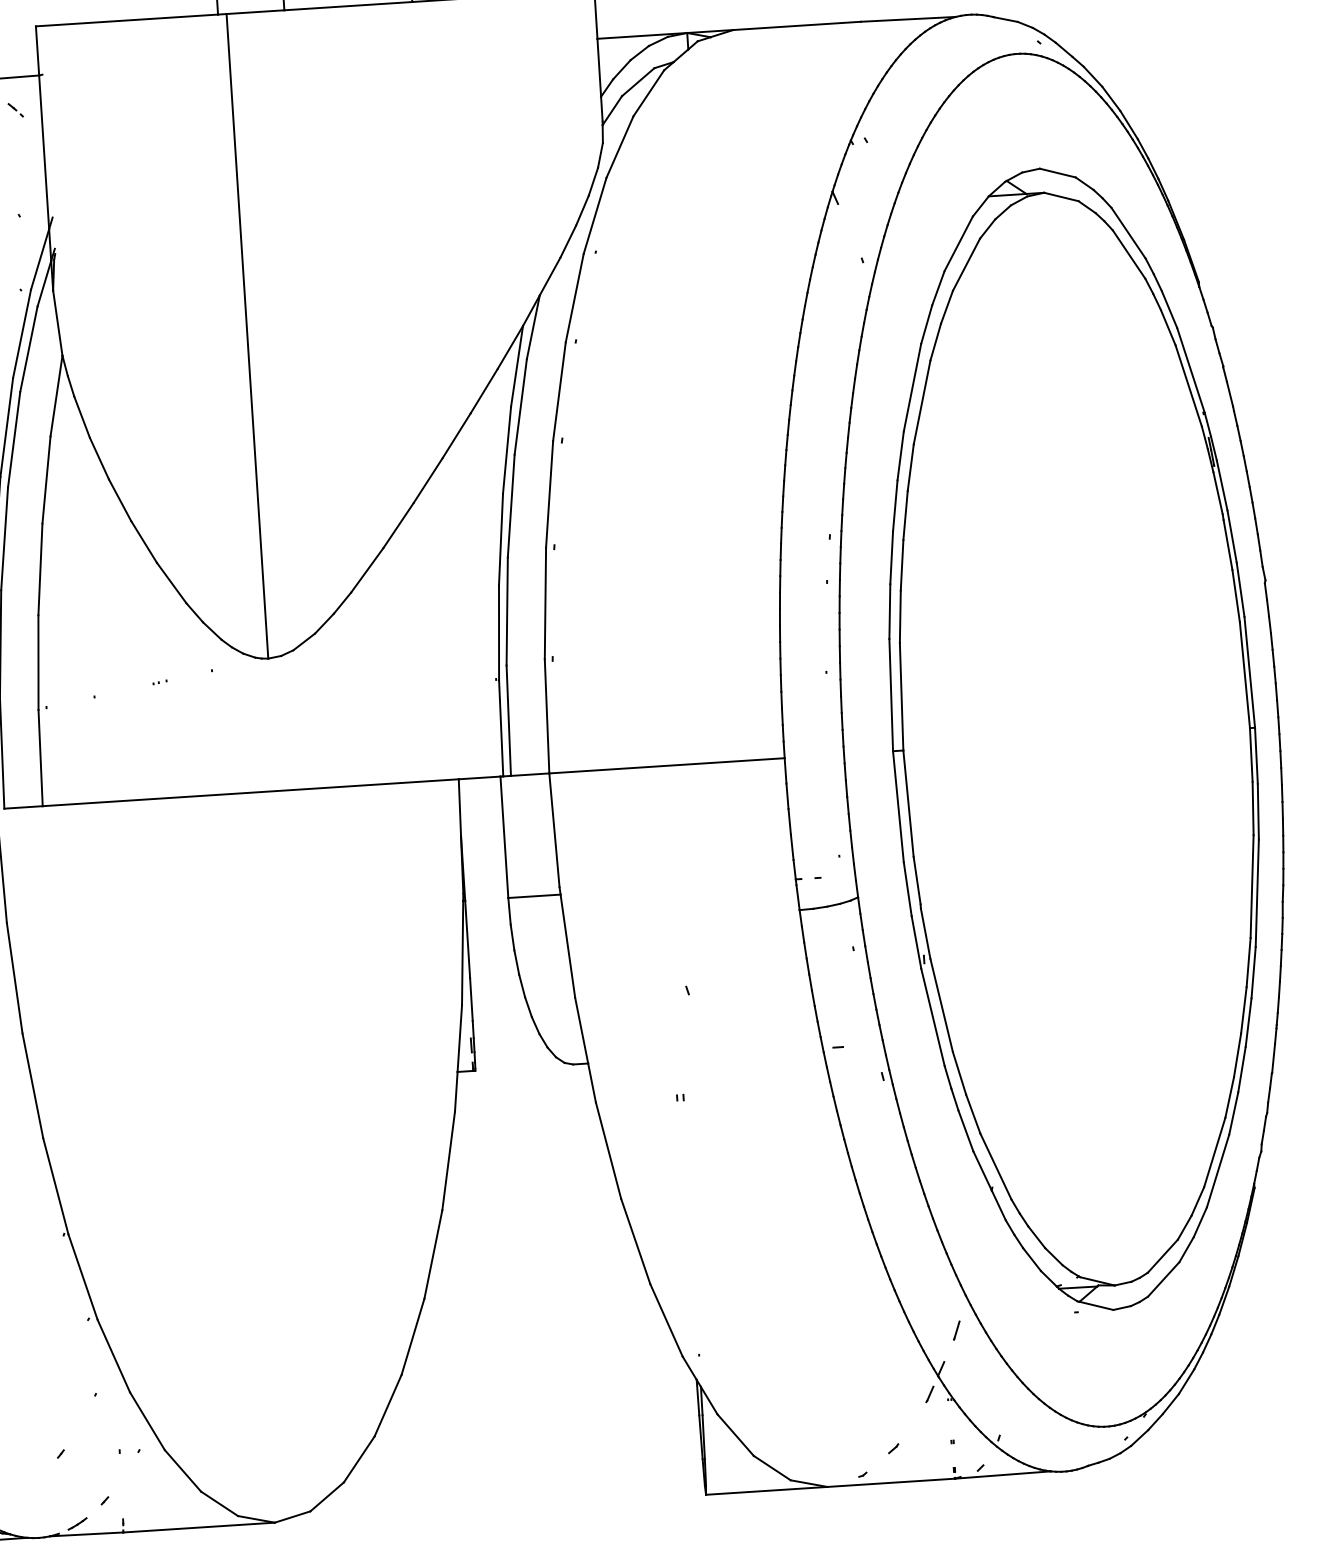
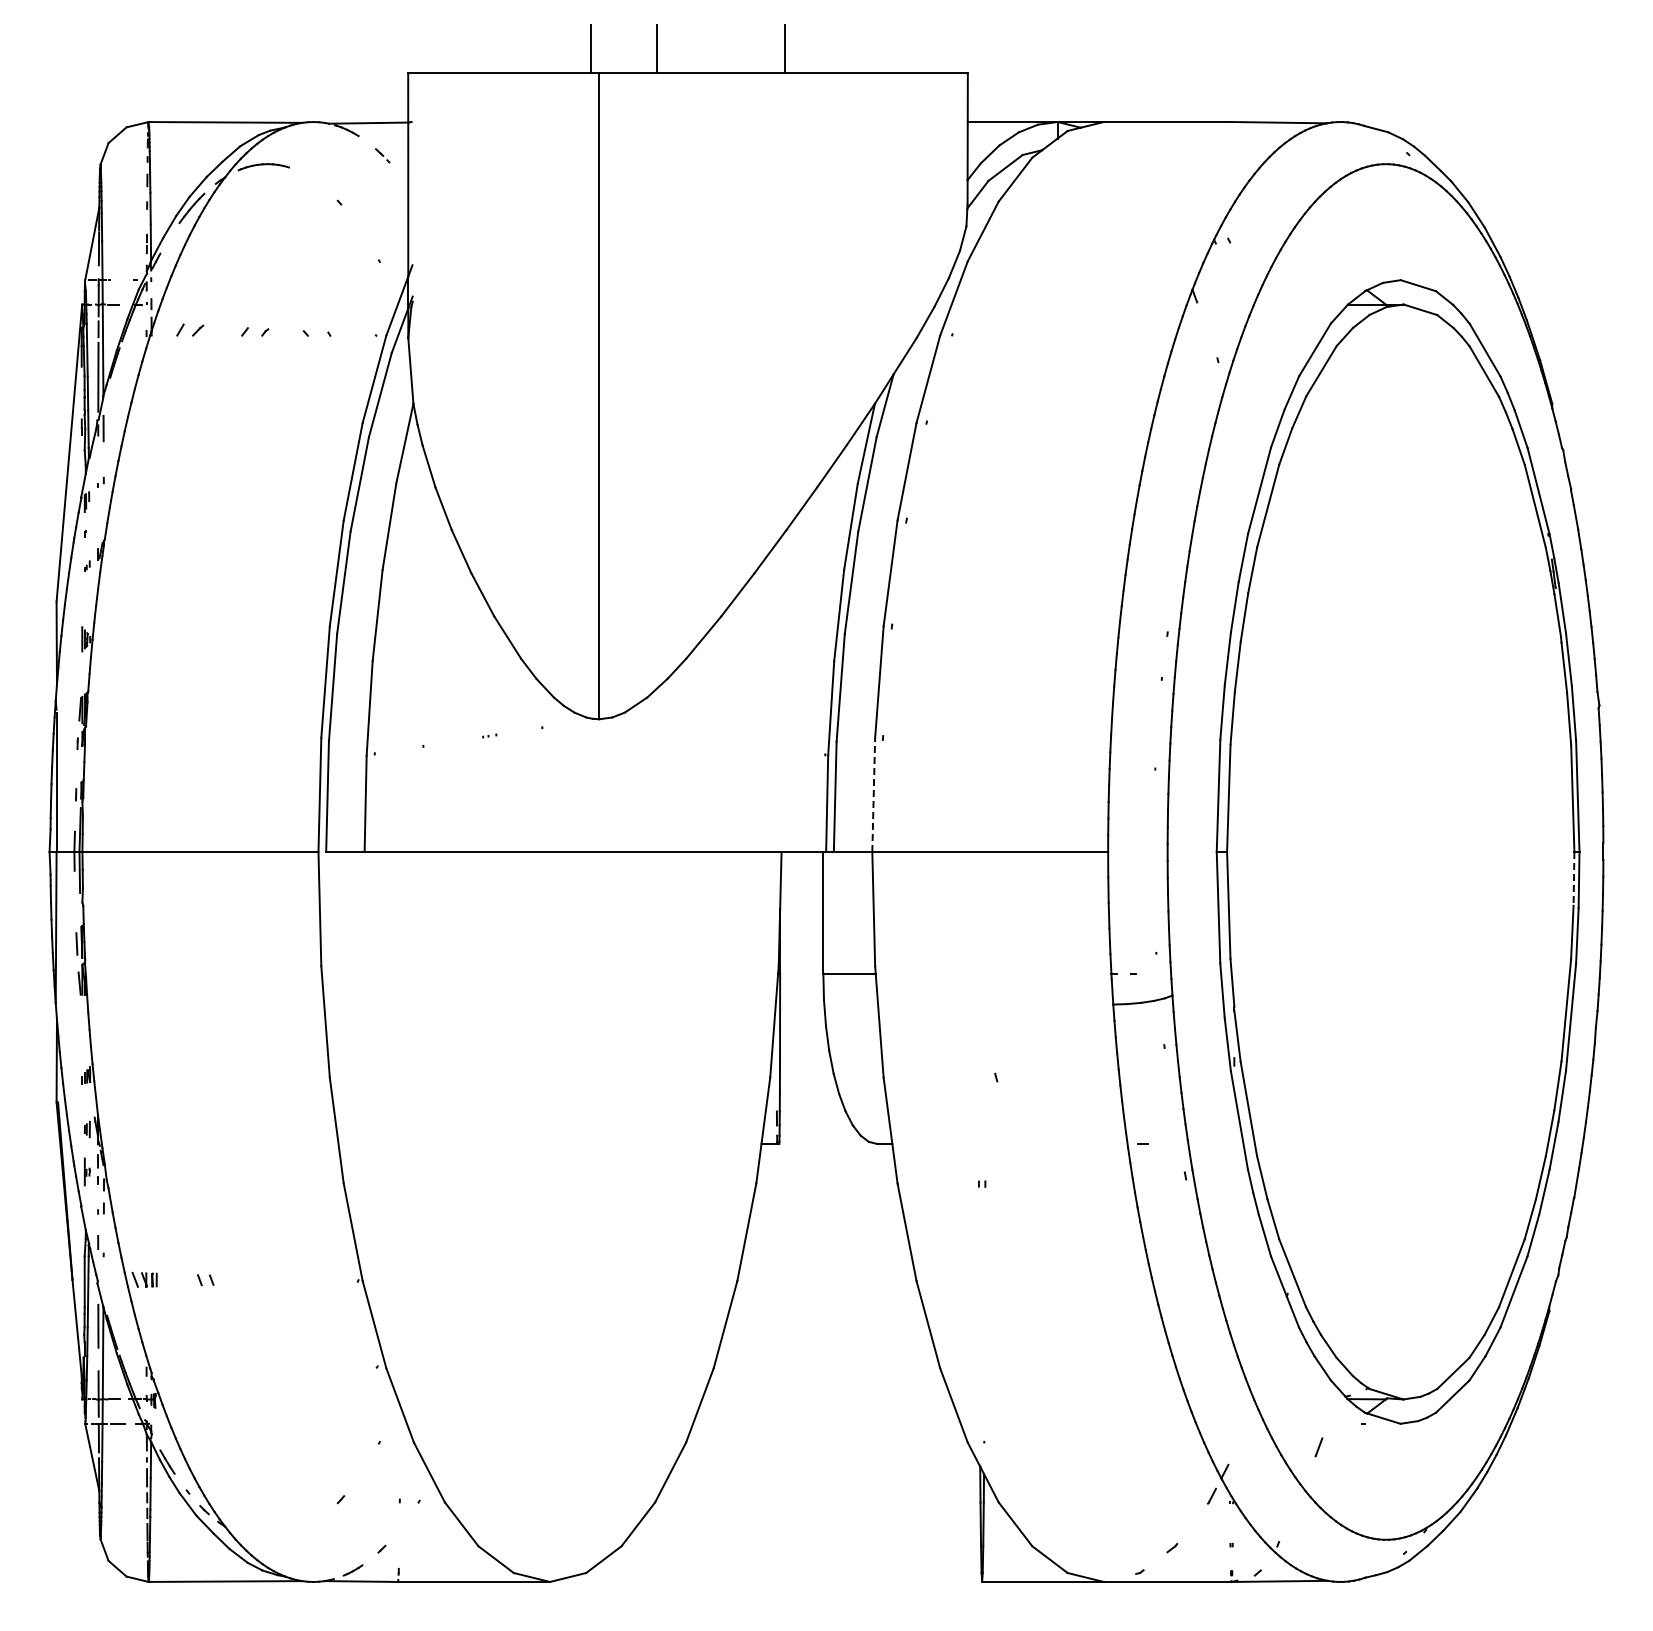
line: (546, 715) -> (873, 794), solid -> dashed
line: (1250, 754) -> (1573, 878), solid -> dashed
line: (956, 1330) -> (1318, 1447), moved

